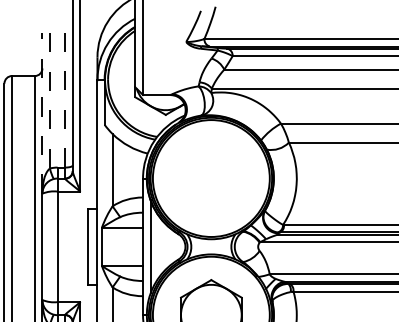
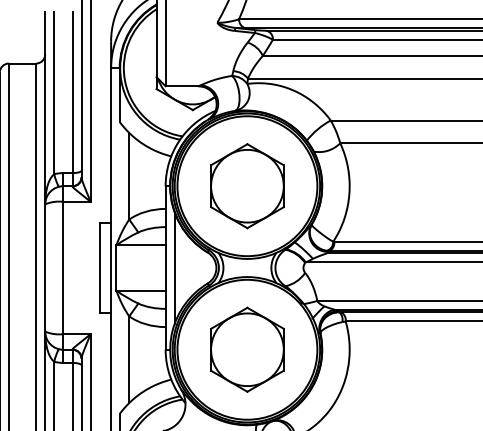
line: (65, 100) -> (72, 92), dashed -> solid
line: (50, 101) -> (54, 93), dashed -> solid
line: (42, 112) -> (45, 107), dashed -> solid
part: (211, 178) -> (247, 186), added

